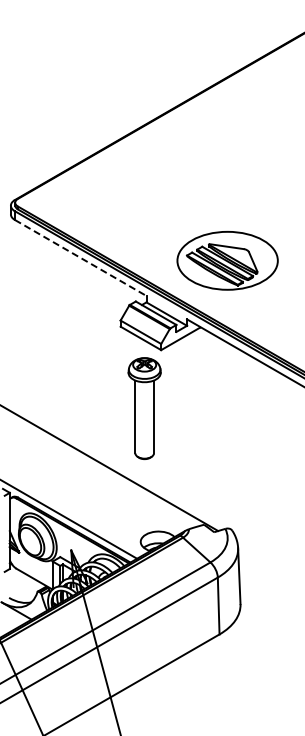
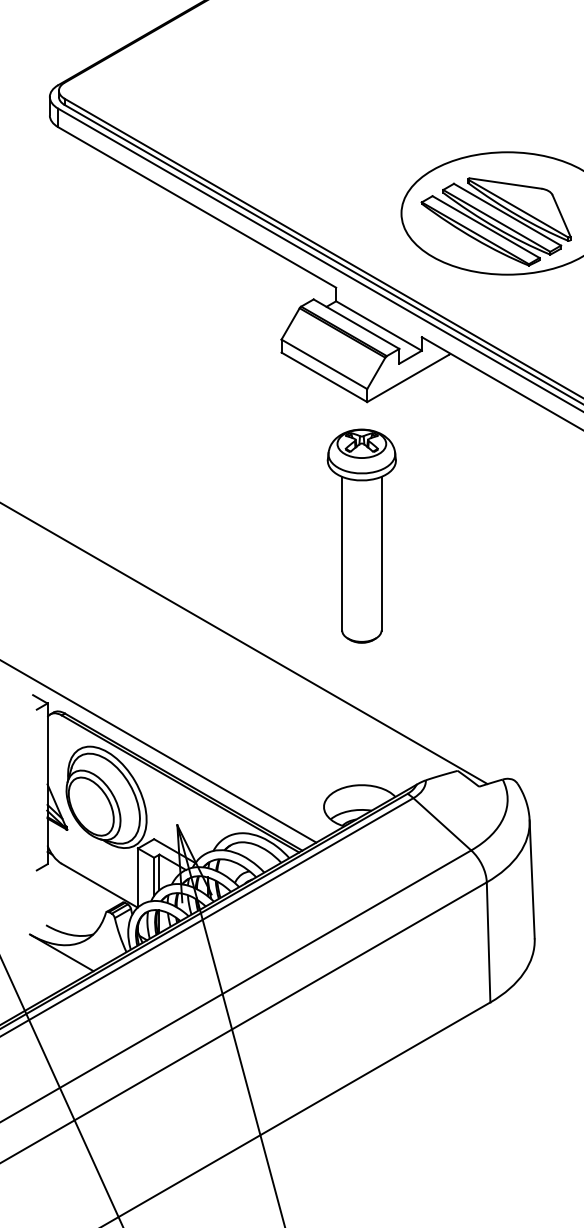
line: (80, 257) -> (196, 206), dashed -> solid
part: (144, 408) -> (361, 535), moved

